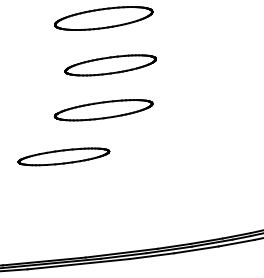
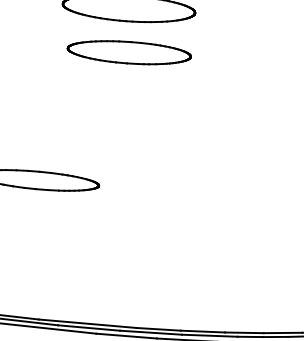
part: (110, 65) -> (129, 52), moved
part: (103, 110) -> (103, 130), removed

